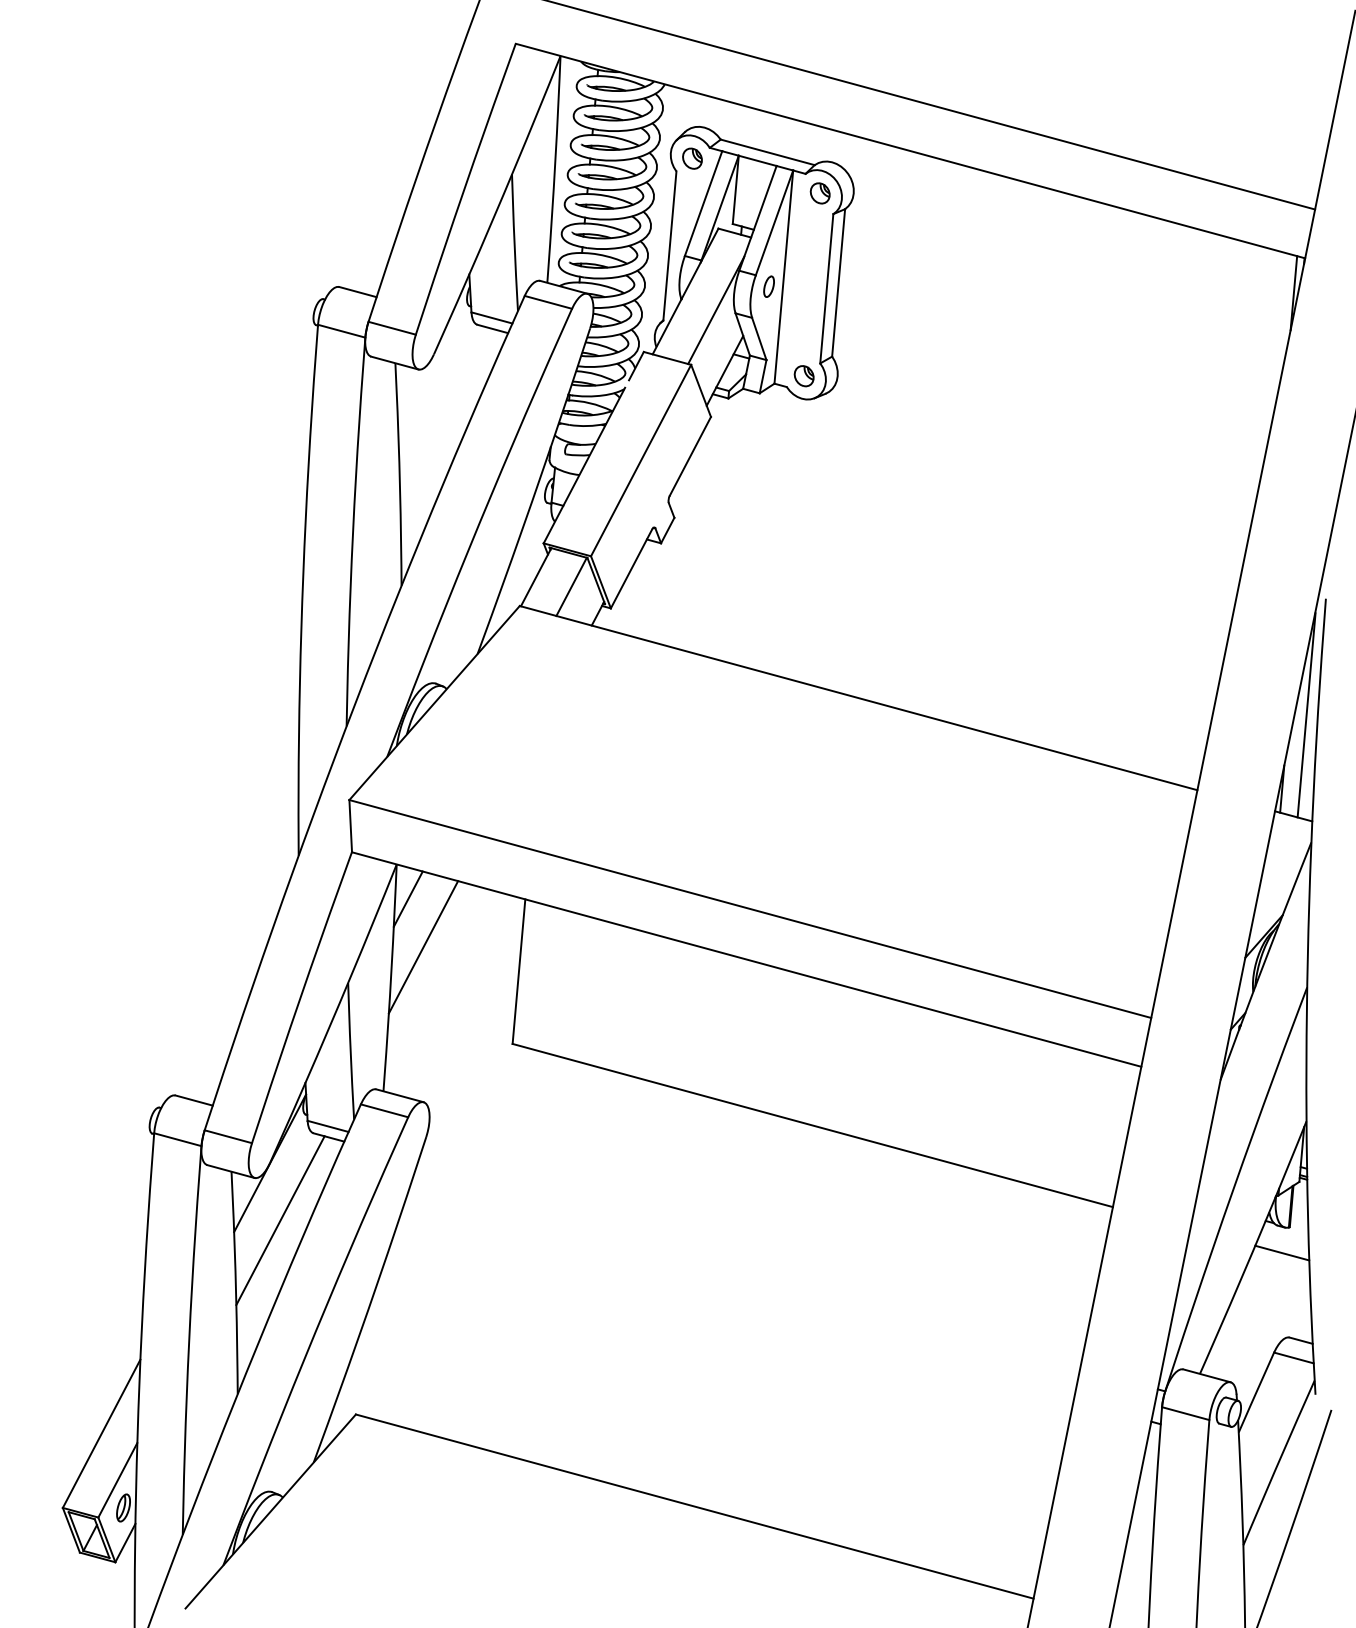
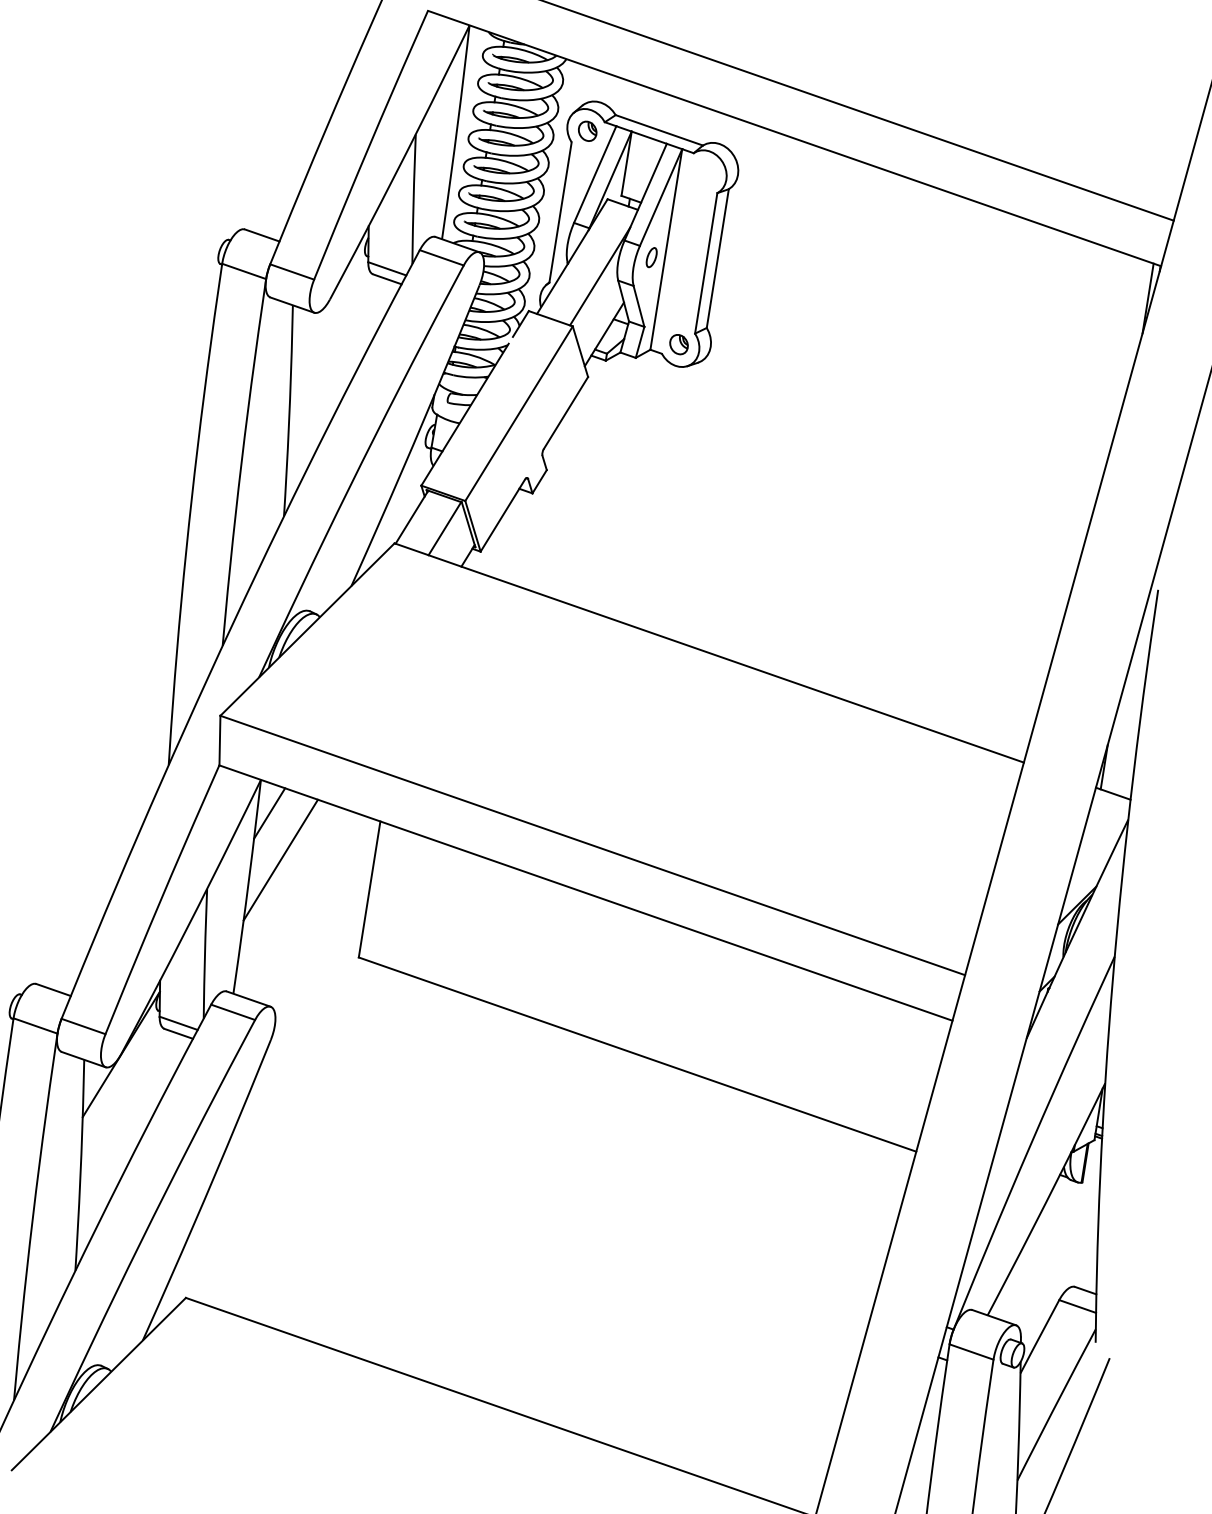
part: (819, 193) -> (705, 172), removed
line: (1306, 715) -> (1132, 699), removed
line: (280, 1220) -> (127, 1109), removed
line: (1282, 1252) -> (1073, 1205), removed

